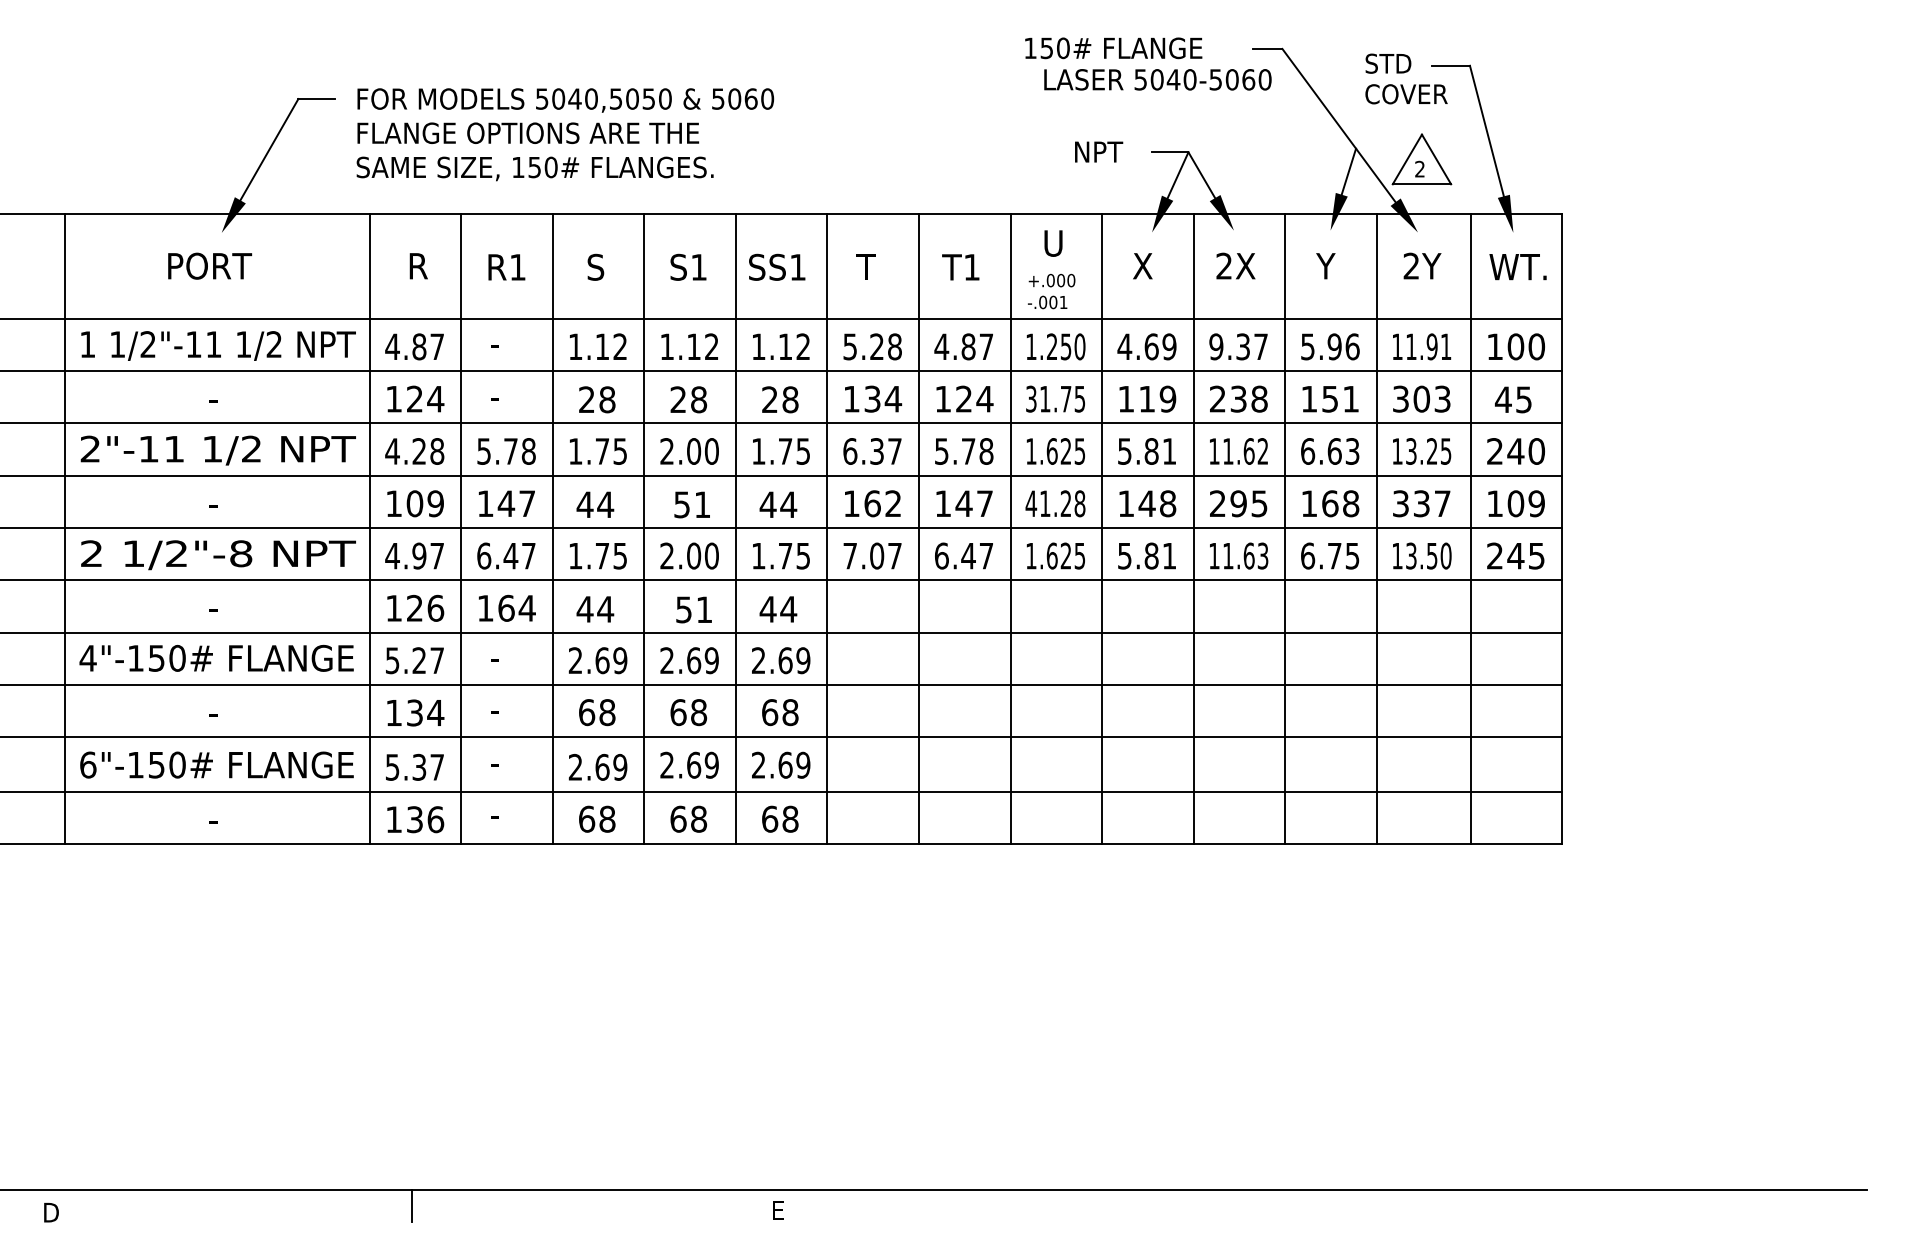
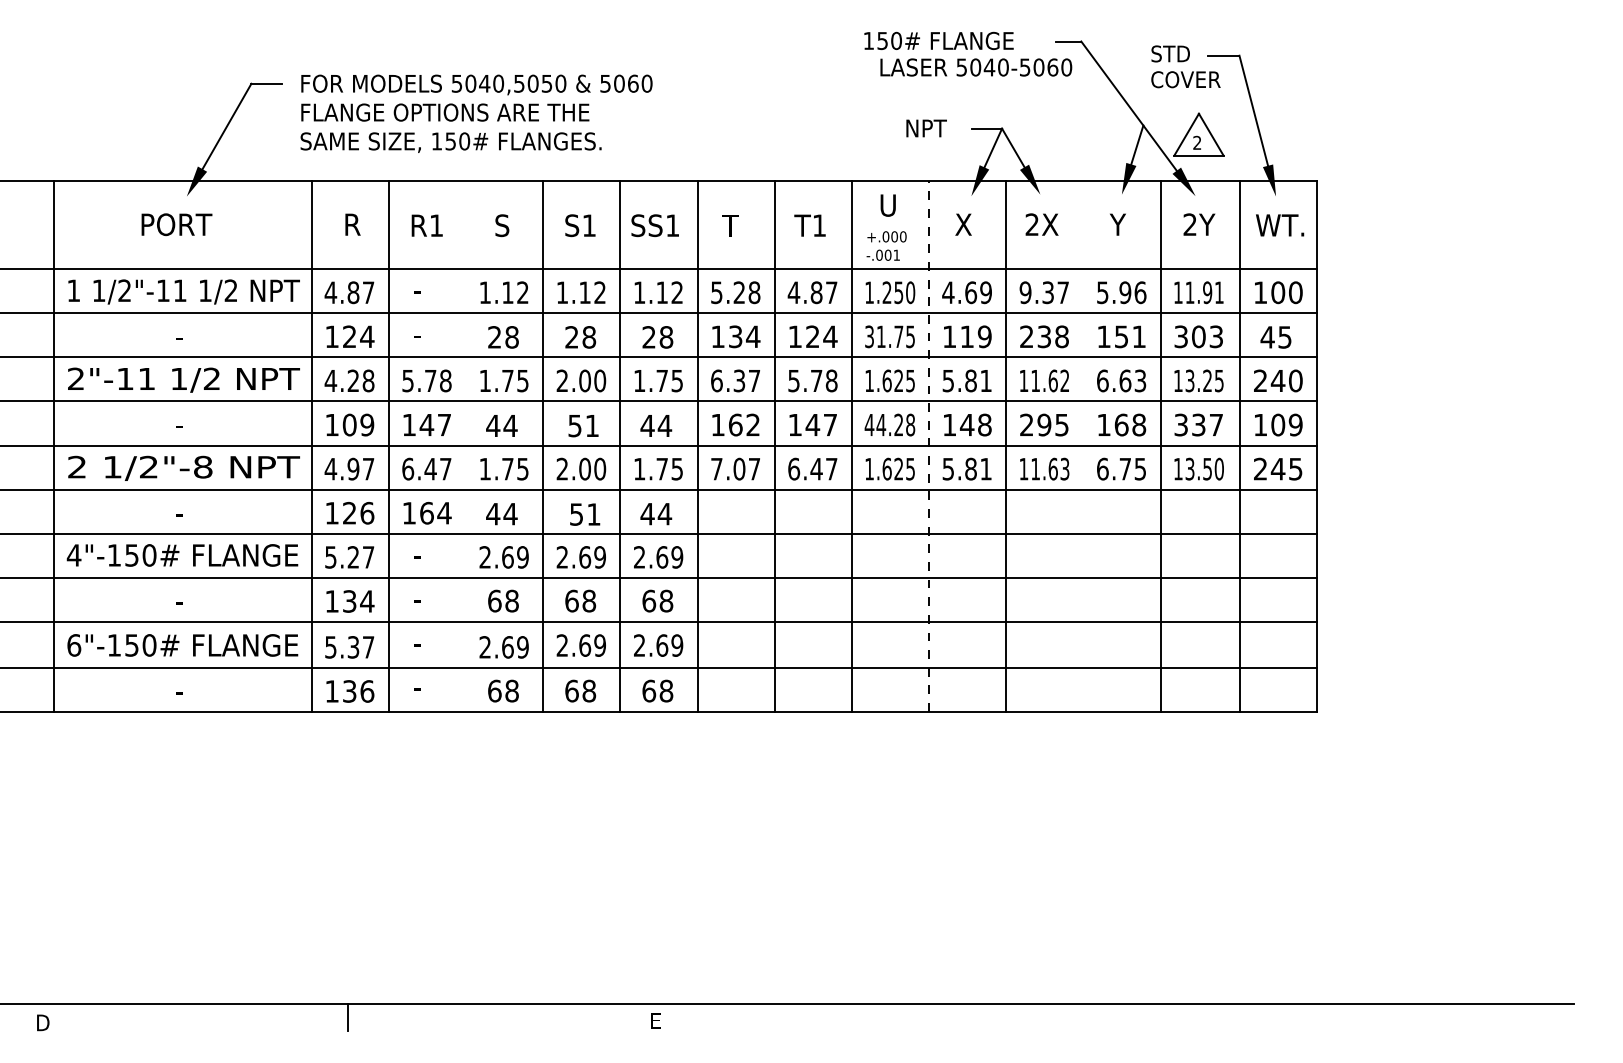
text: (1045, 503) -> (881, 424), 41.28 -> 44.28
line: (553, 528) -> (466, 445), removed
line: (1285, 528) -> (1083, 445), removed
line: (1102, 529) -> (929, 446), solid -> dashed

